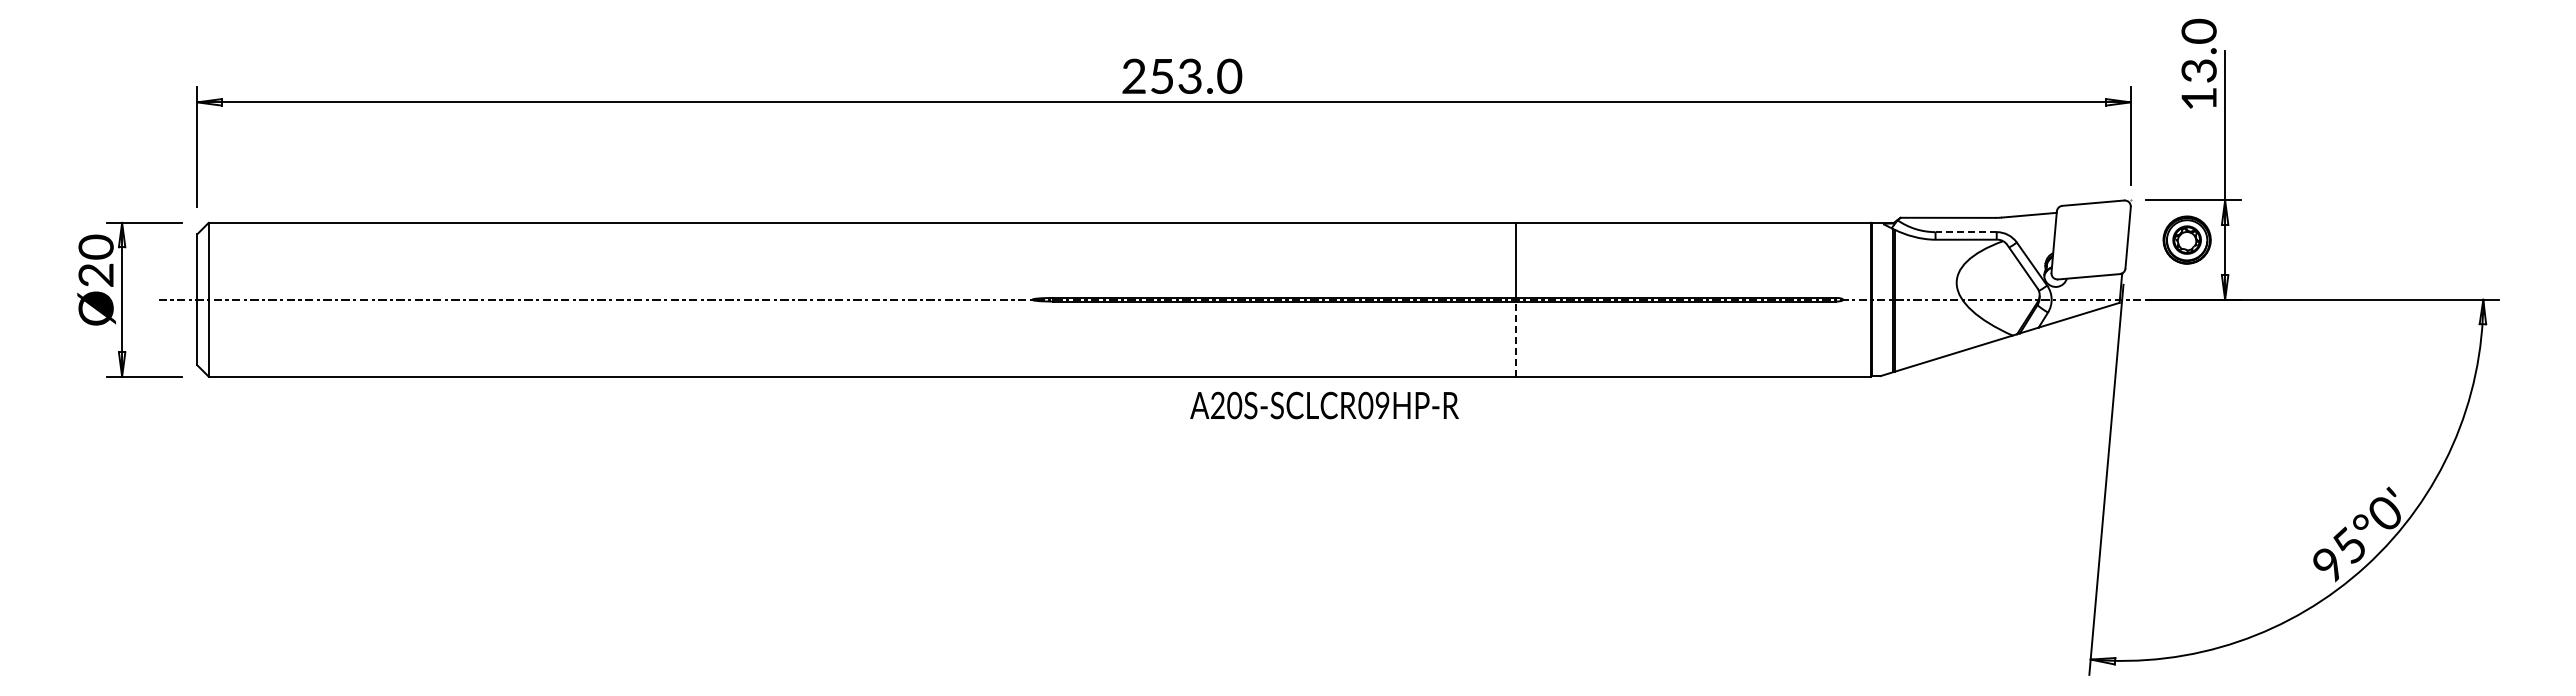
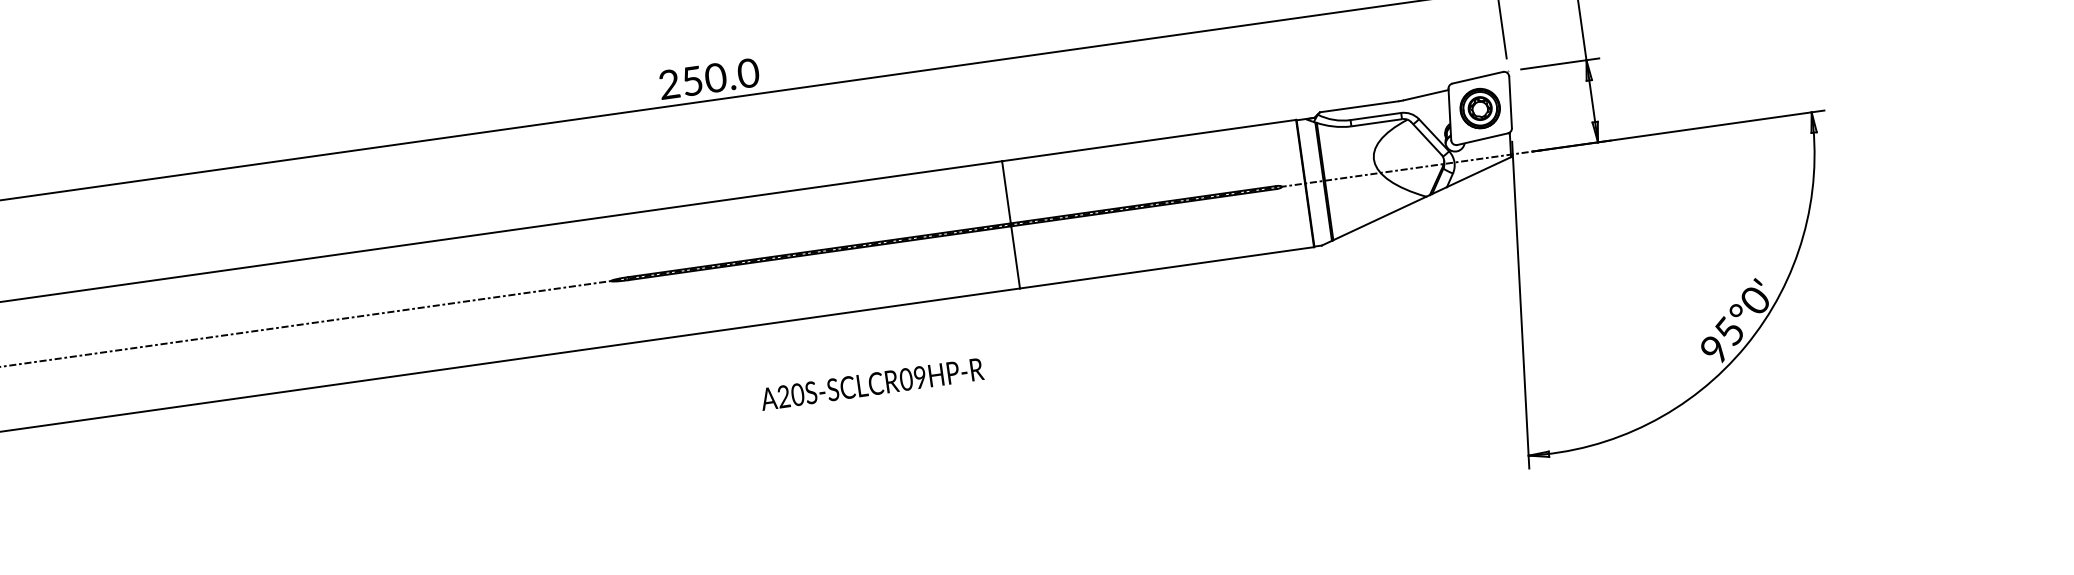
text: (1189, 75) -> (715, 77), 253.0 -> 250.0
line: (1966, 232) -> (1376, 116), dashed -> solid
part: (2186, 239) -> (1479, 108), moved
line: (1515, 339) -> (1015, 257), dashed -> solid
text: (1324, 405) -> (872, 384), moved

